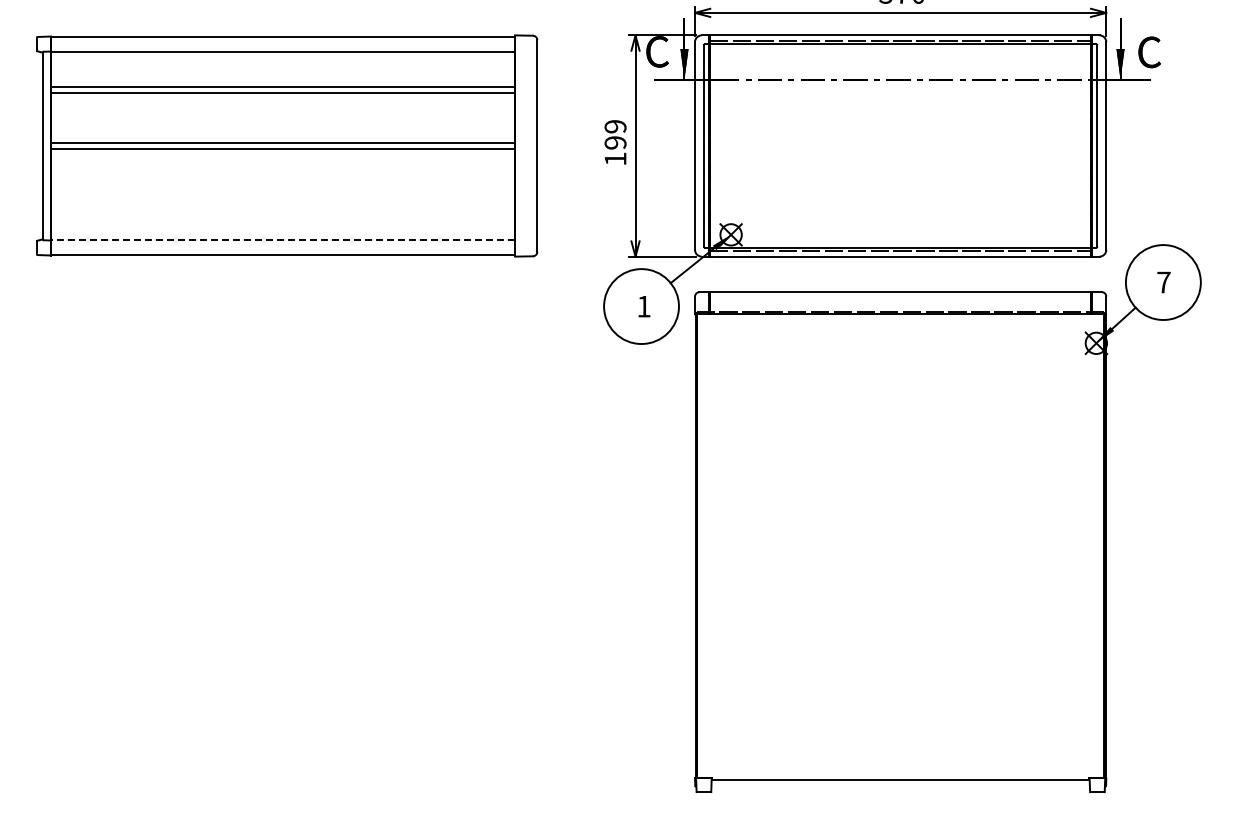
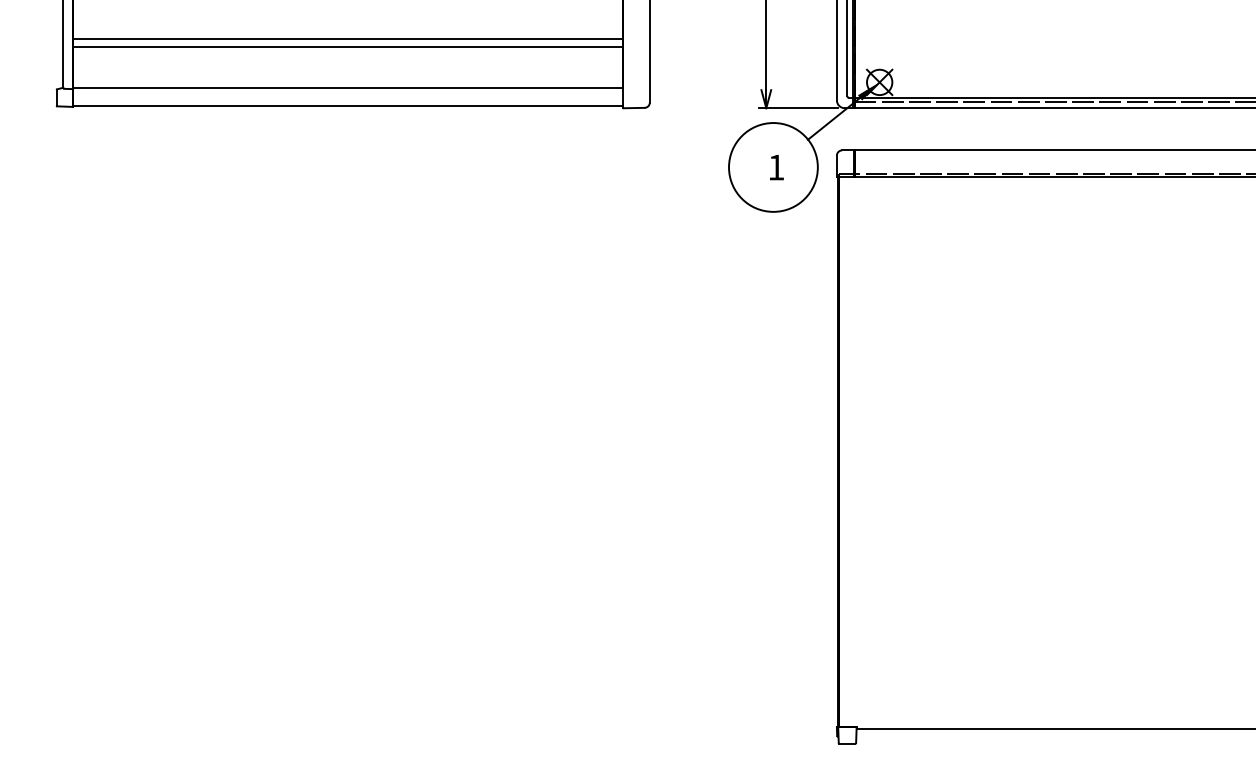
line: (283, 198) -> (348, 39), added
line: (283, 204) -> (348, 46), added
line: (282, 239) -> (347, 87), dashed -> solid

